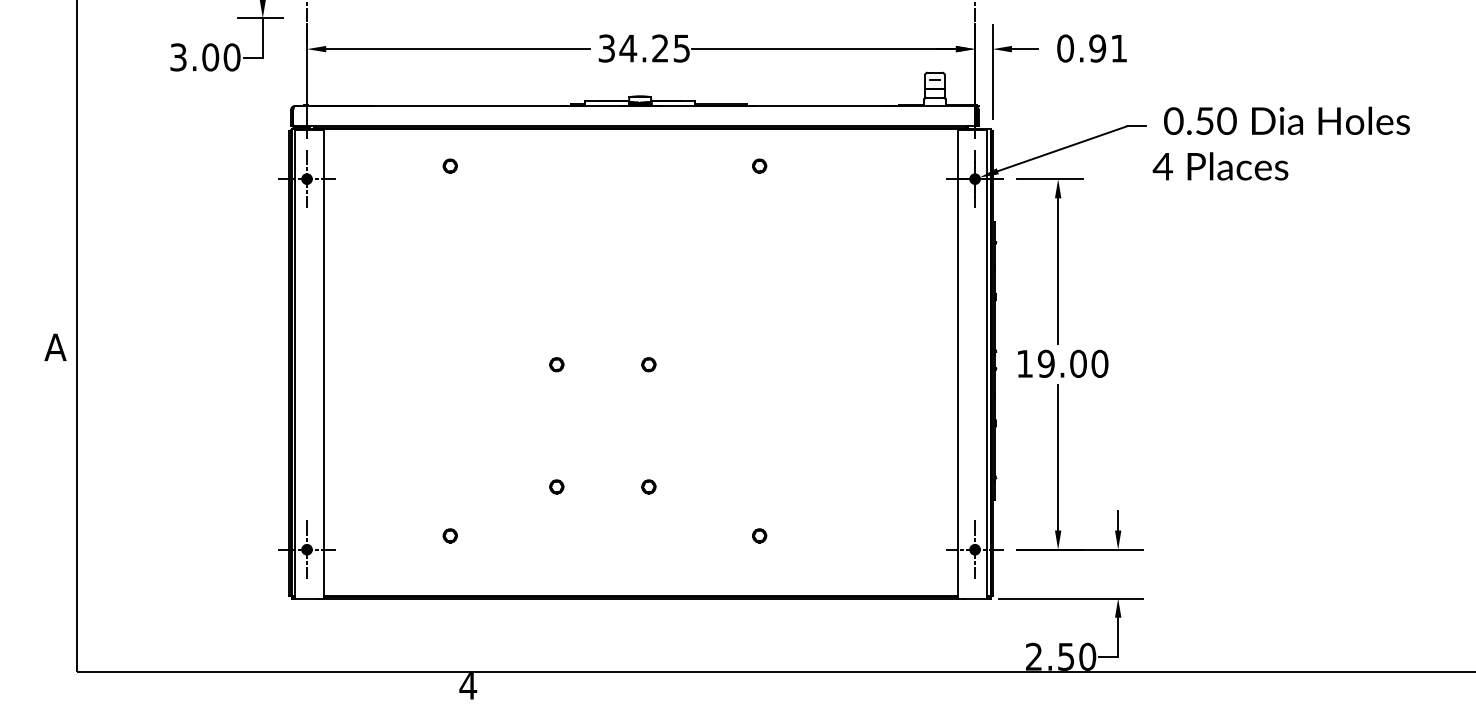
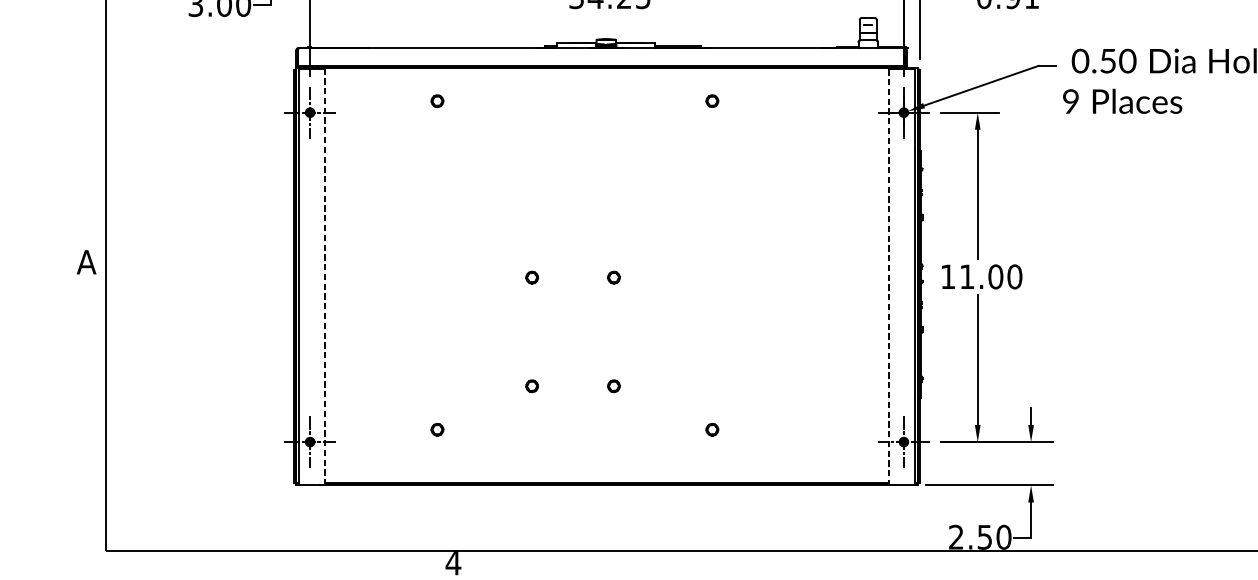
text: (1162, 166) -> (1070, 101), 4 -> 9
line: (324, 363) -> (325, 276), solid -> dashed
text: (1045, 363) -> (966, 276), 19.00 -> 11.00
line: (957, 364) -> (888, 277), solid -> dashed

